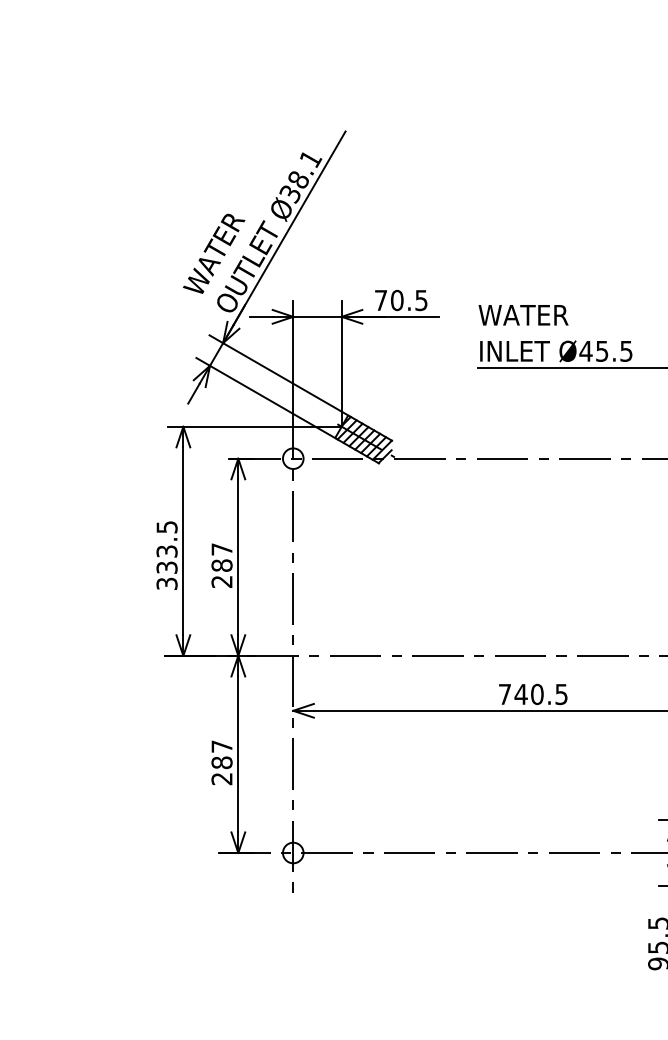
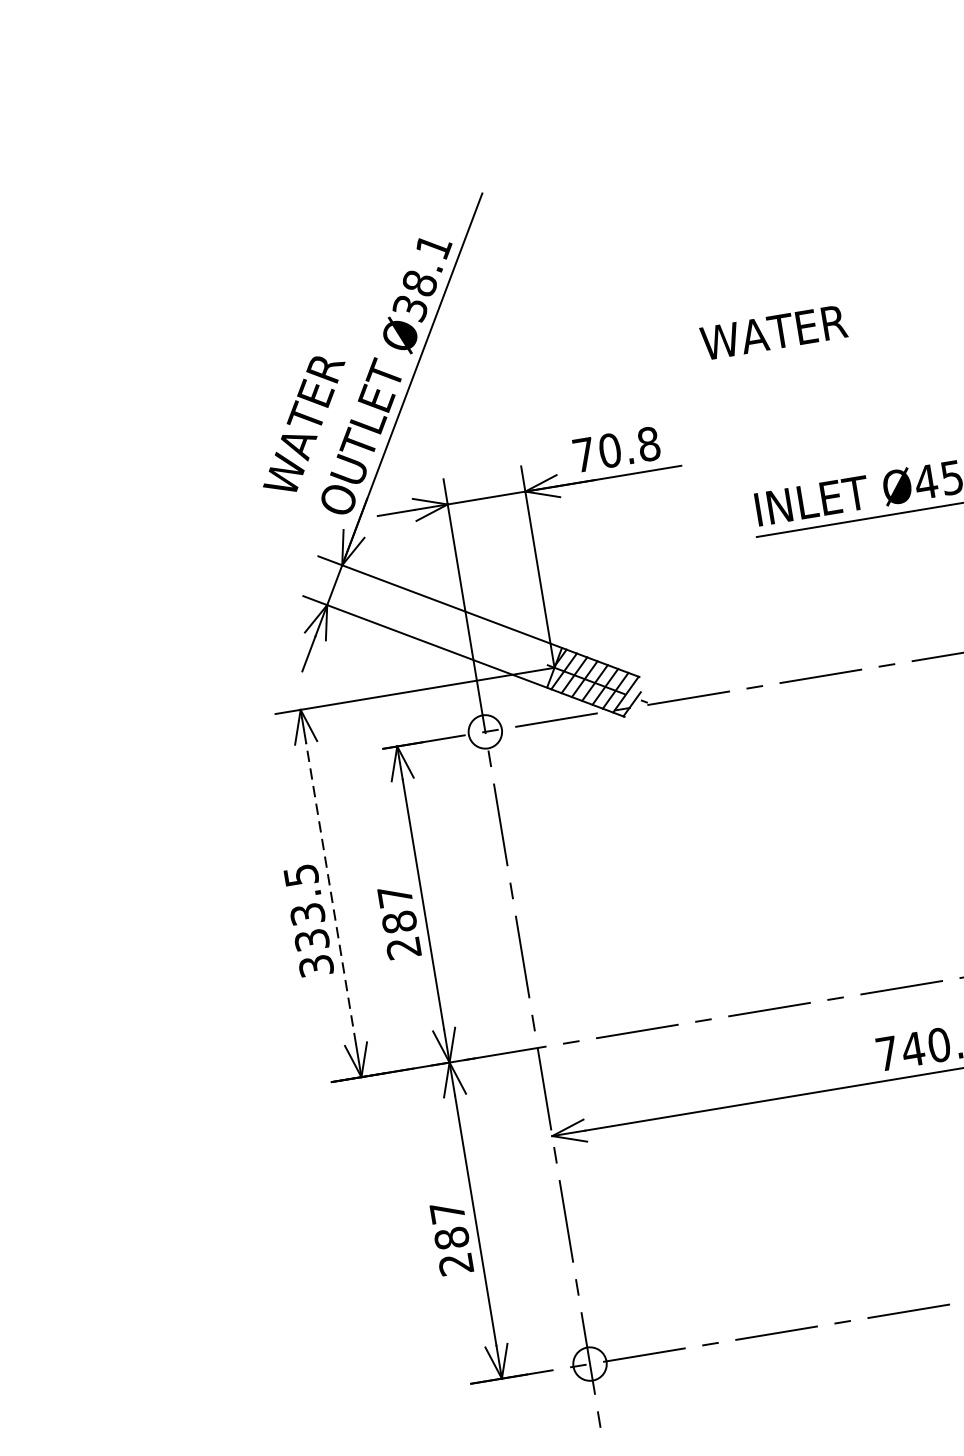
text: (421, 300) -> (648, 444), 70.5 -> 70.8
text: (523, 315) -> (773, 332), moved
line: (183, 541) -> (331, 893), solid -> dashed

